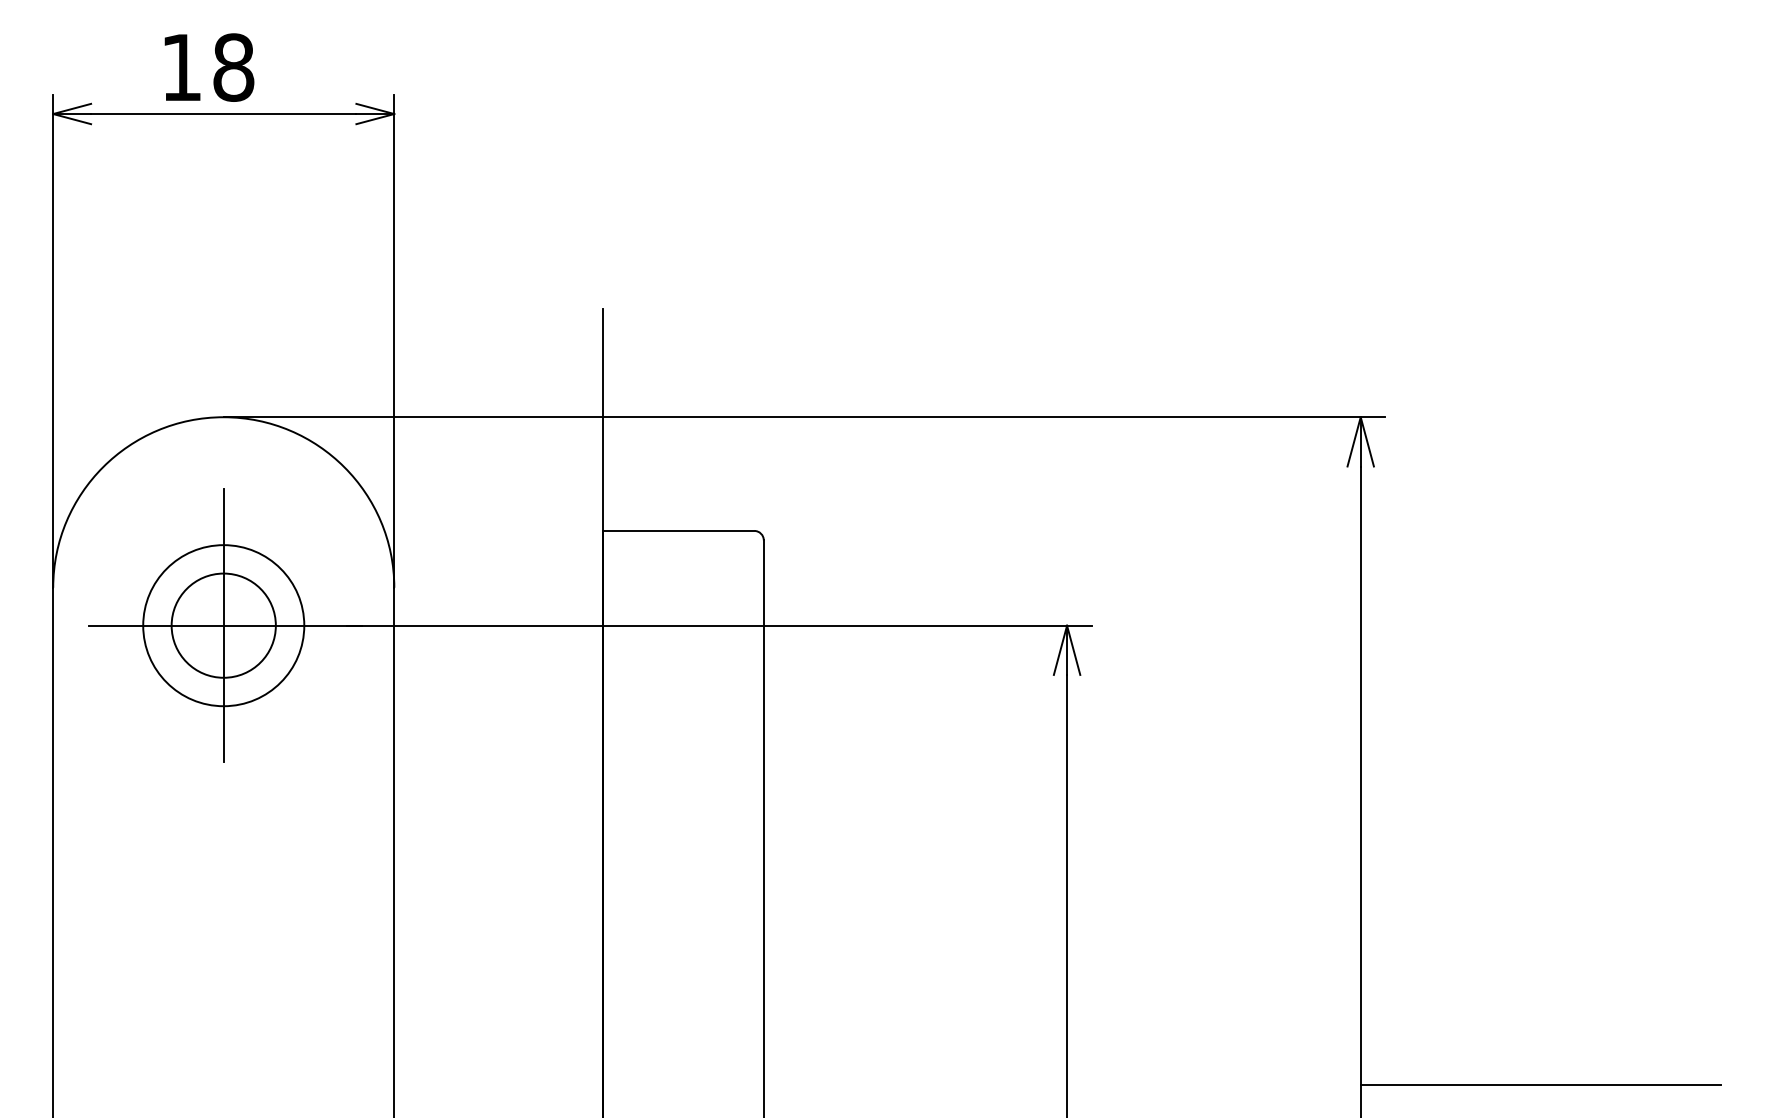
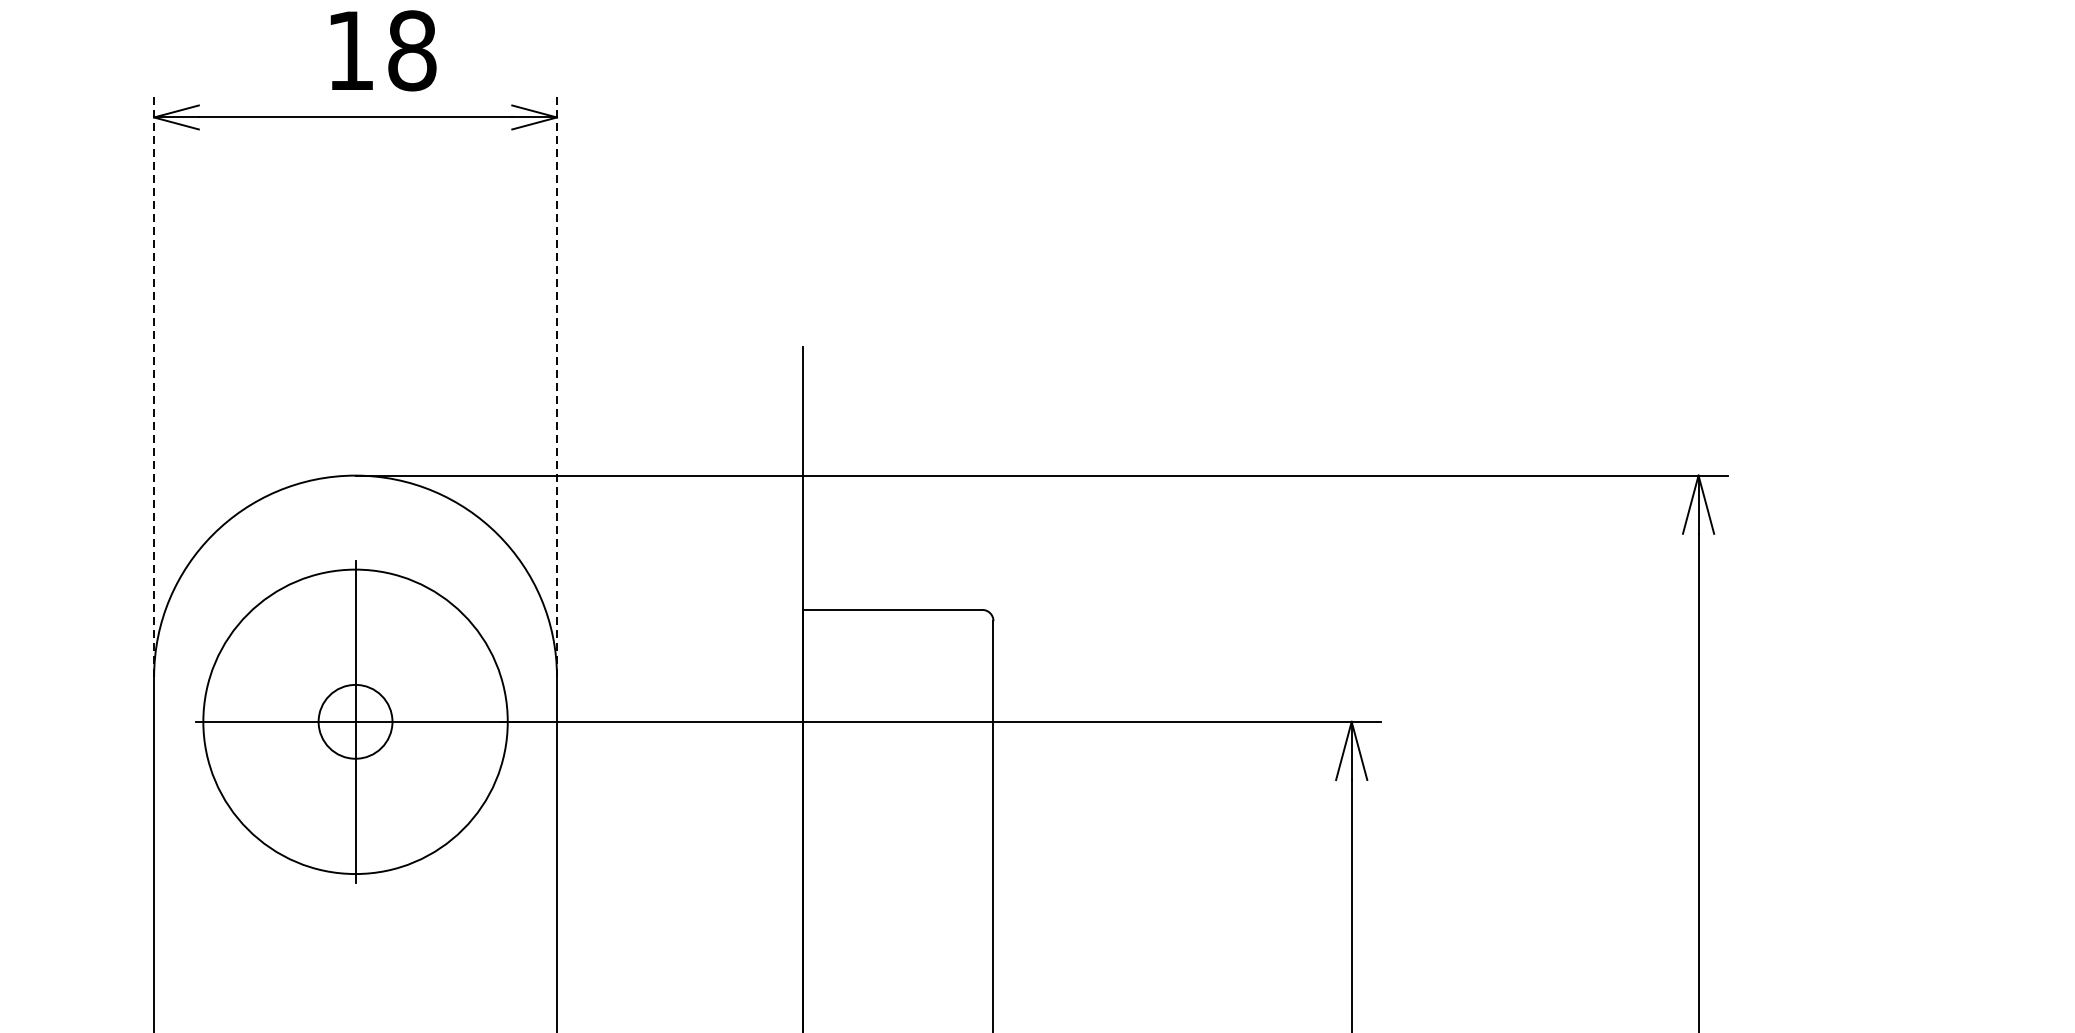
text: (209, 67) -> (383, 50), moved
line: (53, 340) -> (154, 384), solid -> dashed
line: (394, 340) -> (557, 384), solid -> dashed
circle: (223, 625) -> (355, 721), size x0.6
circle: (223, 625) -> (355, 721), size x1.6

